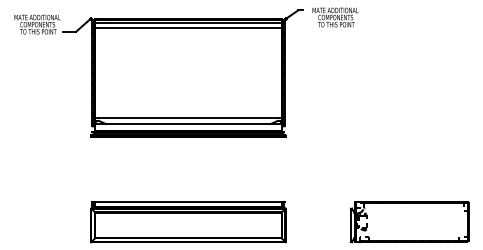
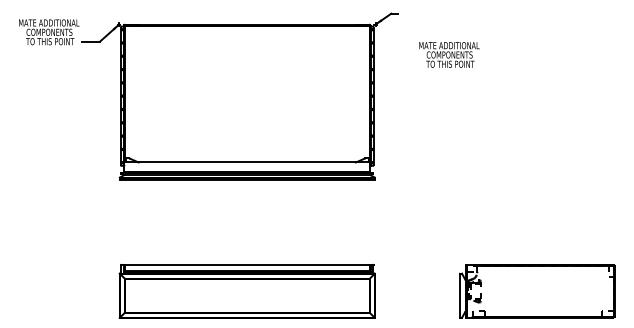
text: (335, 17) -> (449, 54), moved
line: (187, 23) -> (246, 30), removed
line: (187, 28) -> (246, 37), removed
line: (187, 117) -> (246, 154), removed

